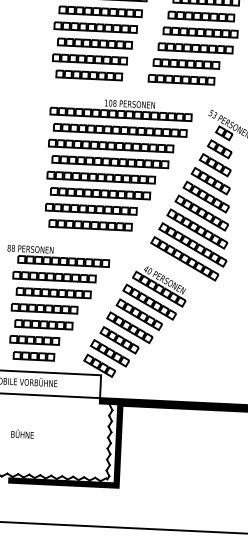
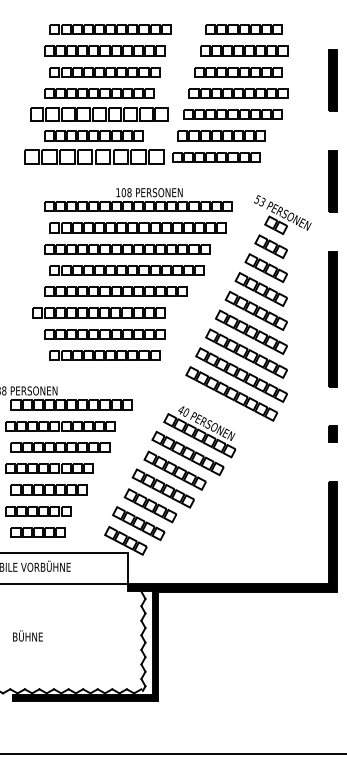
part: (95, 43) -> (99, 114), size x1.4
part: (88, 75) -> (93, 157), size x1.6
part: (100, 193) -> (98, 312), moved

